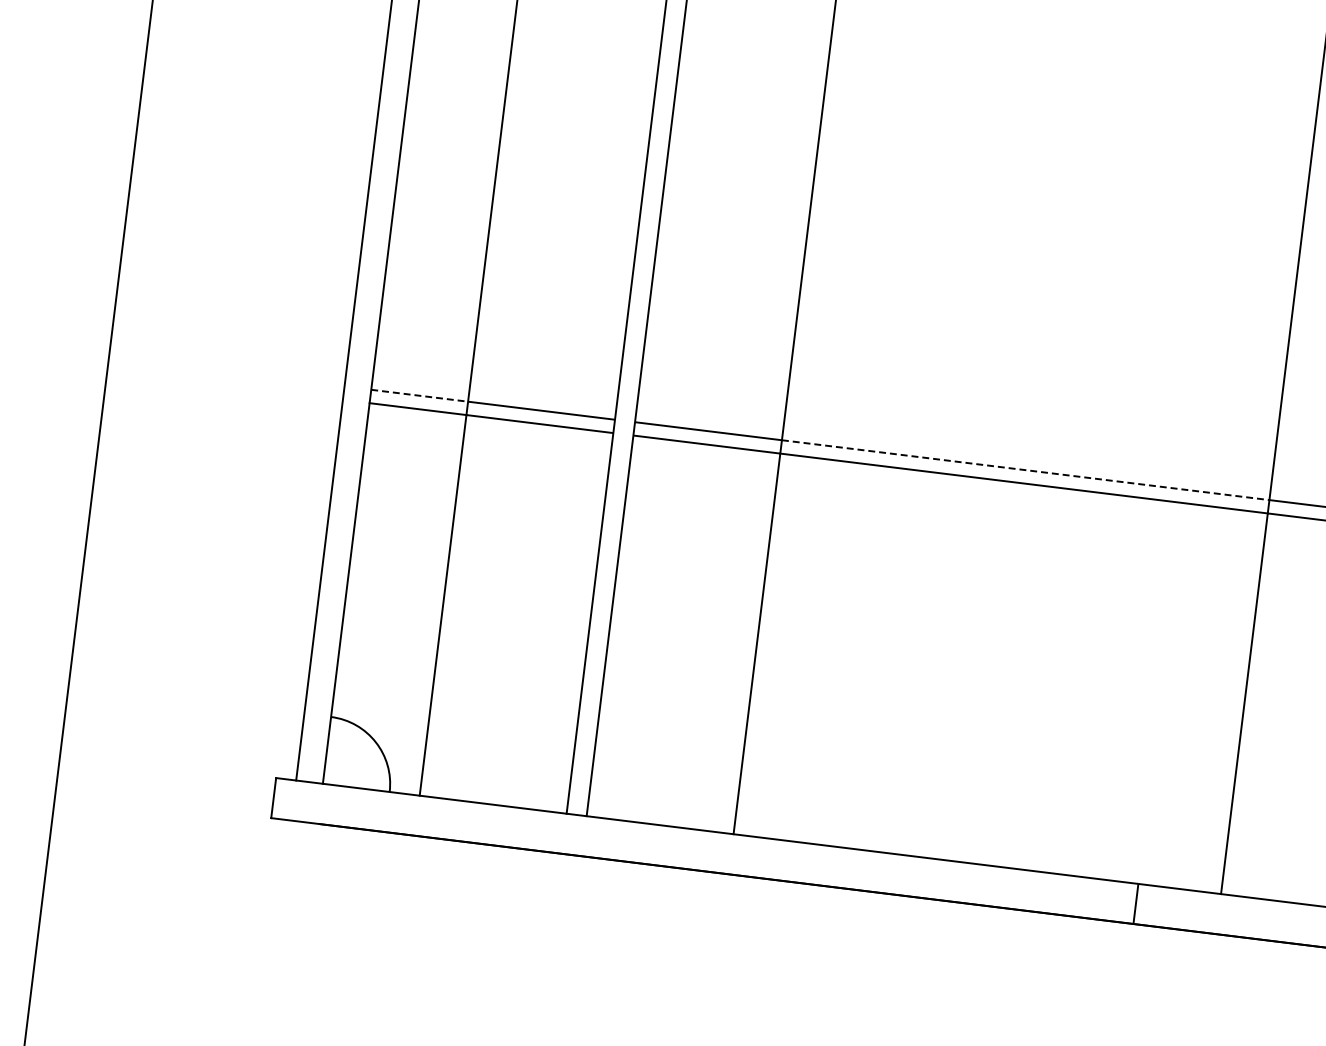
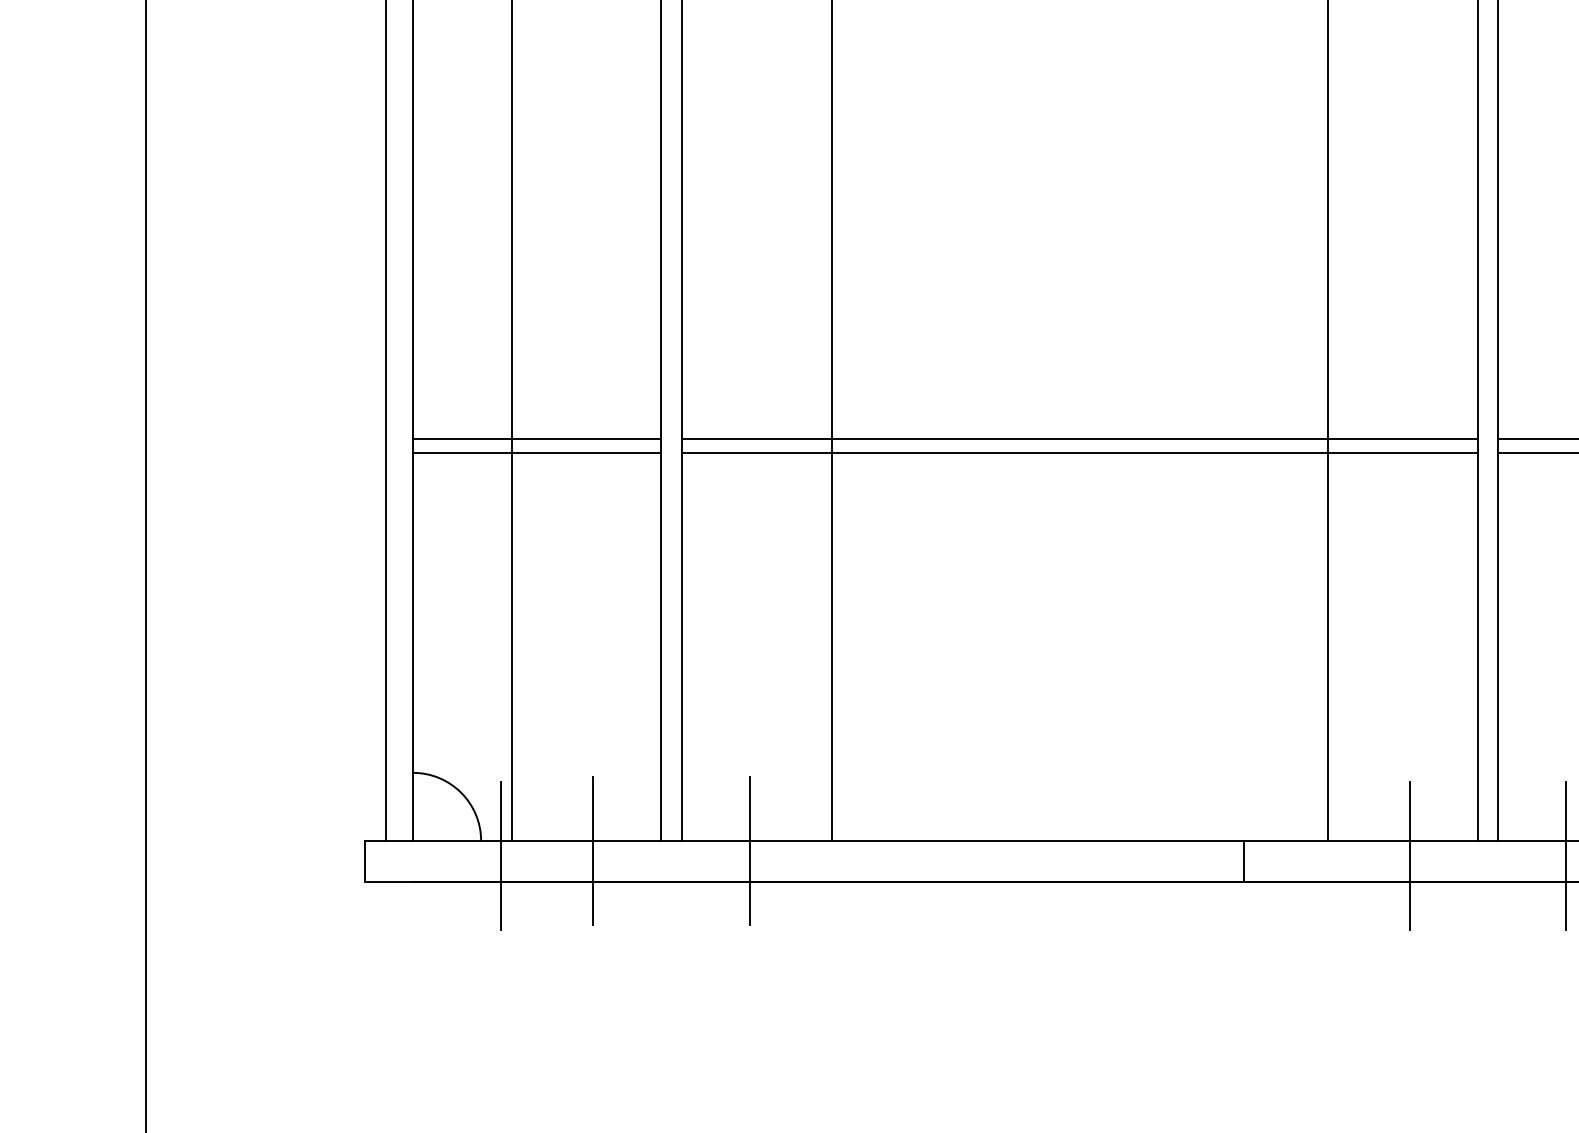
line: (419, 395) -> (462, 439), dashed -> solid
line: (1026, 470) -> (1080, 439), dashed -> solid
line: (407, 808) -> (501, 855), added
line: (498, 814) -> (593, 850), added
line: (651, 833) -> (749, 850), added
line: (1299, 918) -> (1409, 855), added

